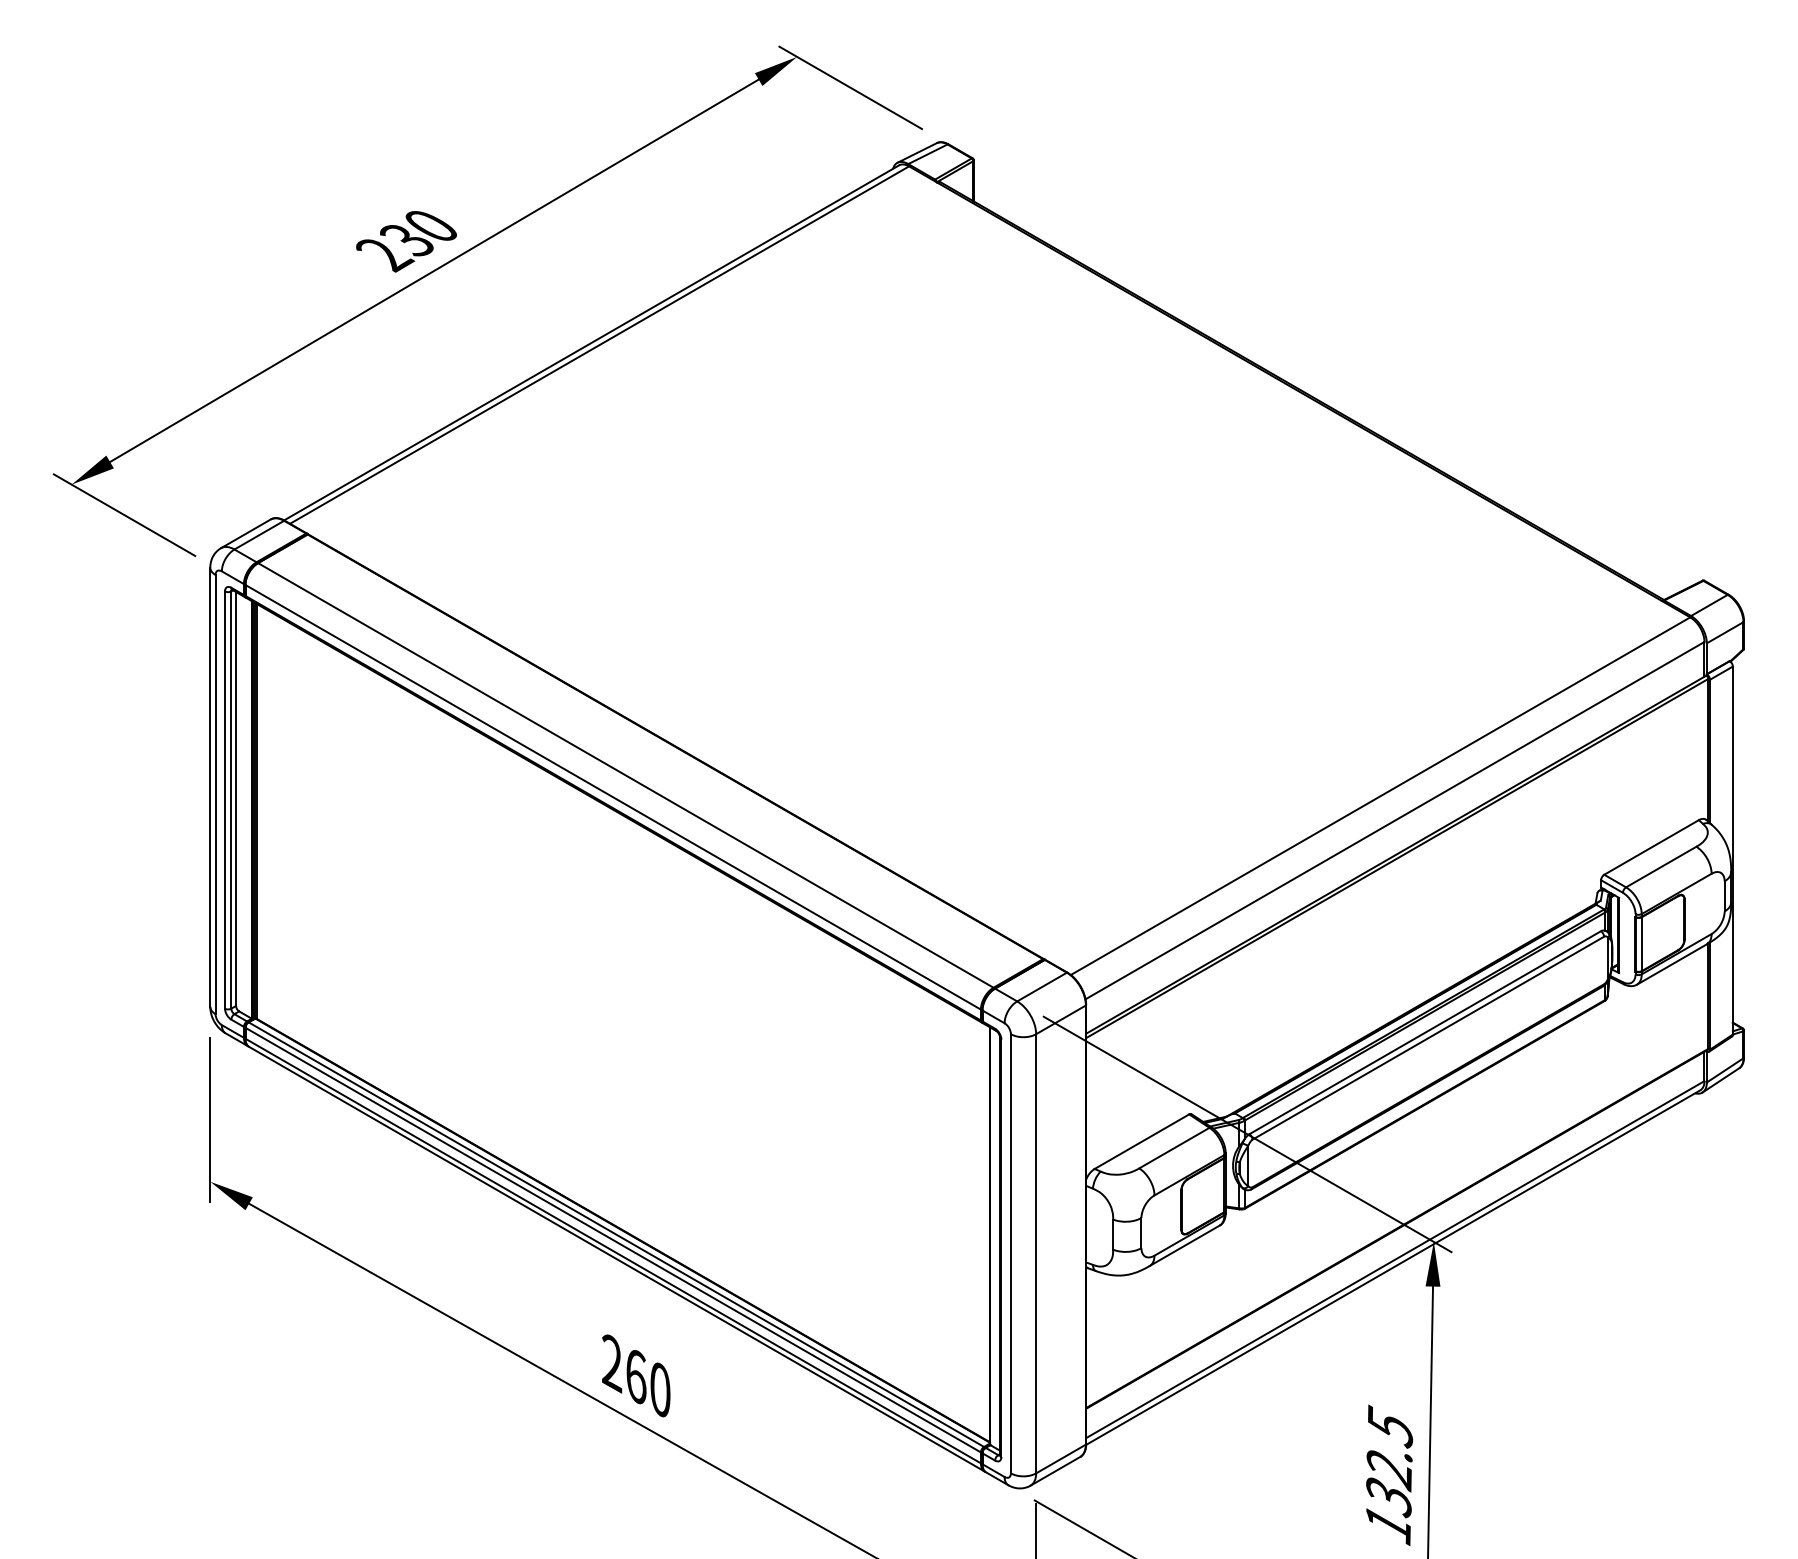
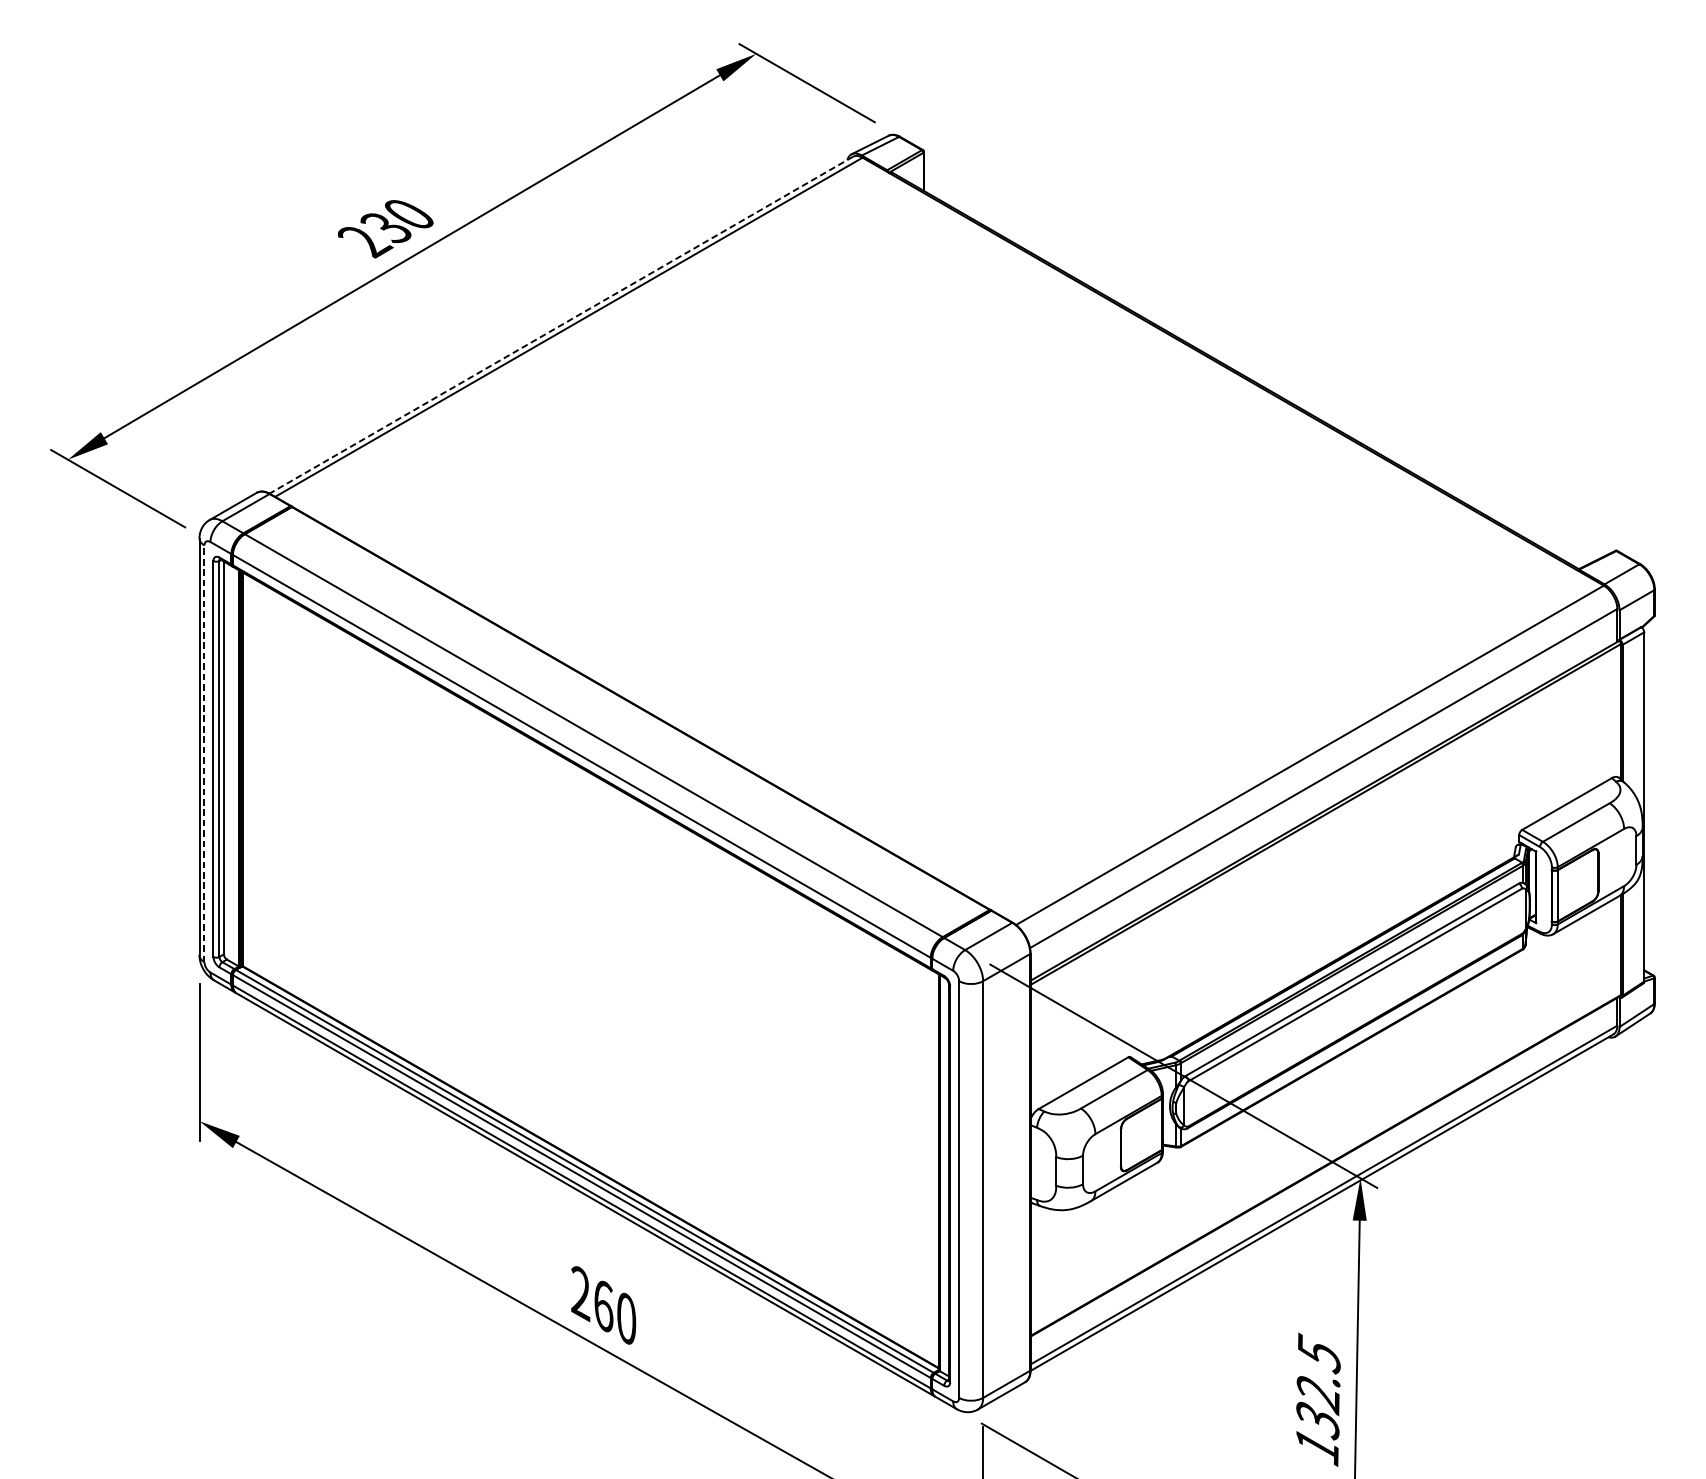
line: (591, 343) -> (561, 325), solid -> dashed
line: (215, 794) -> (204, 753), solid -> dashed

